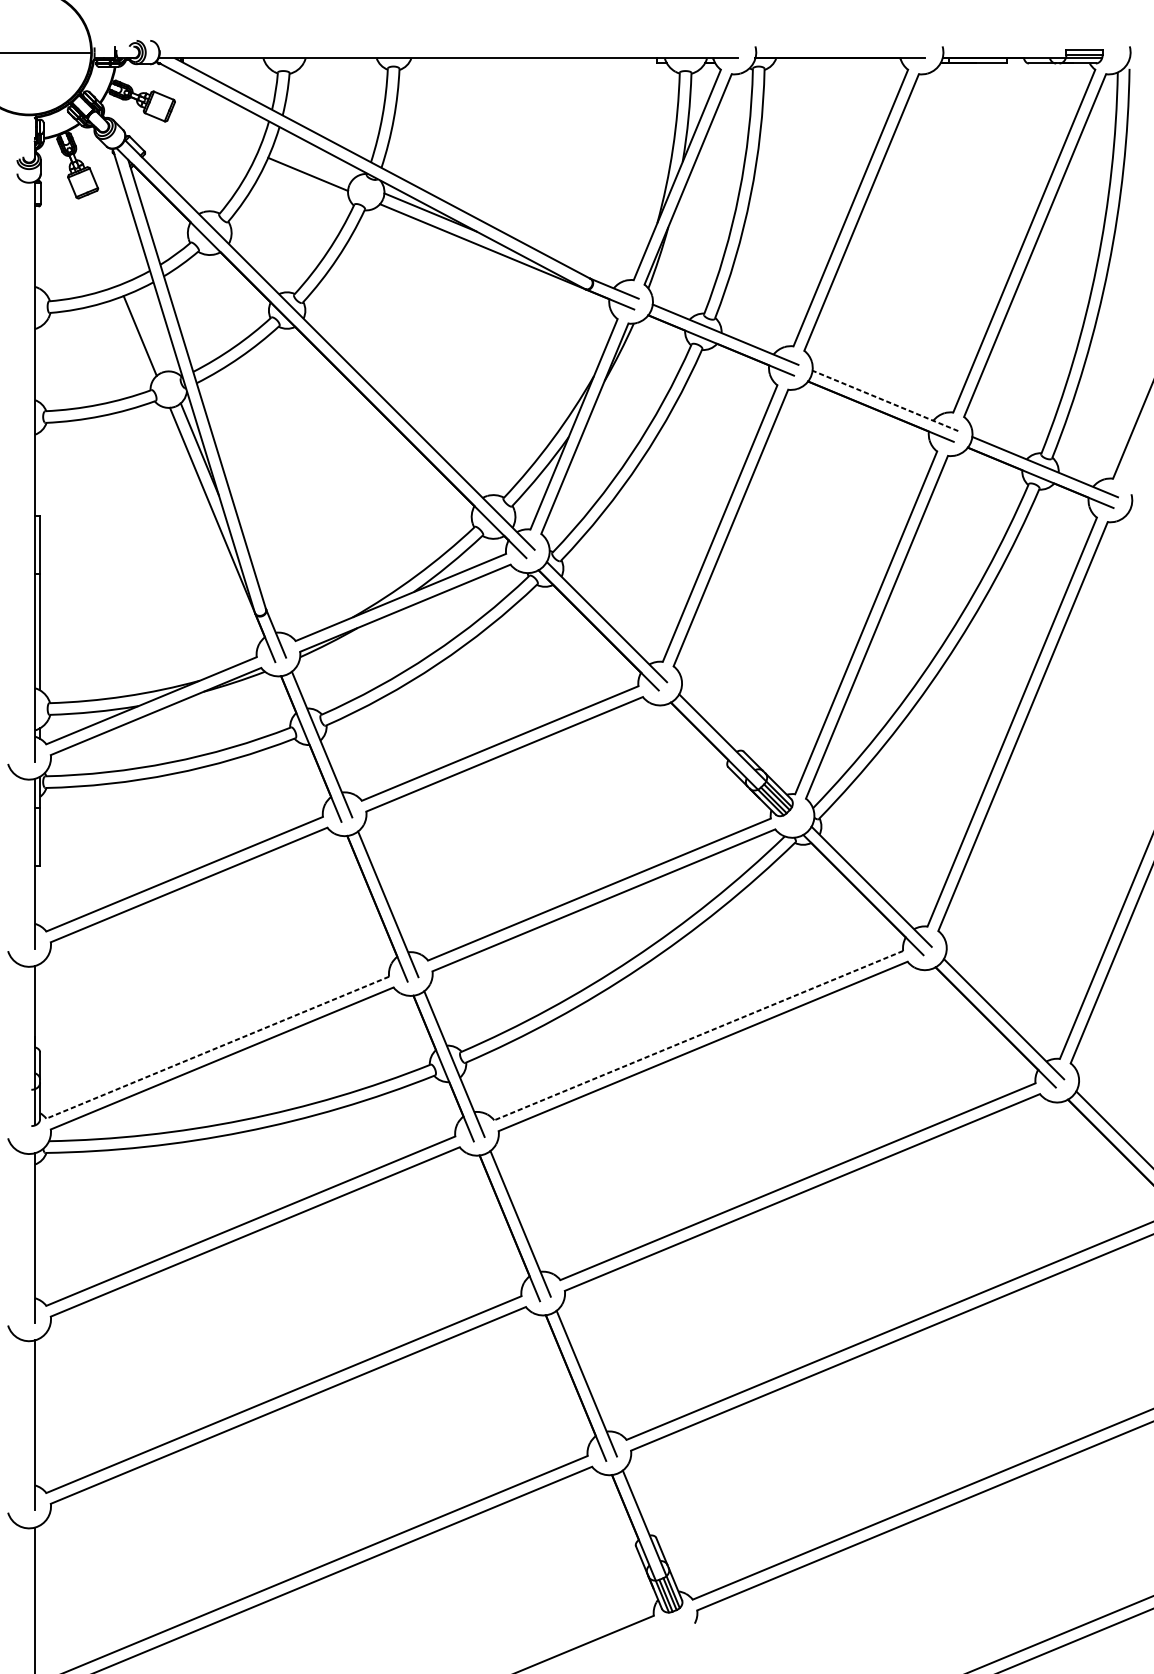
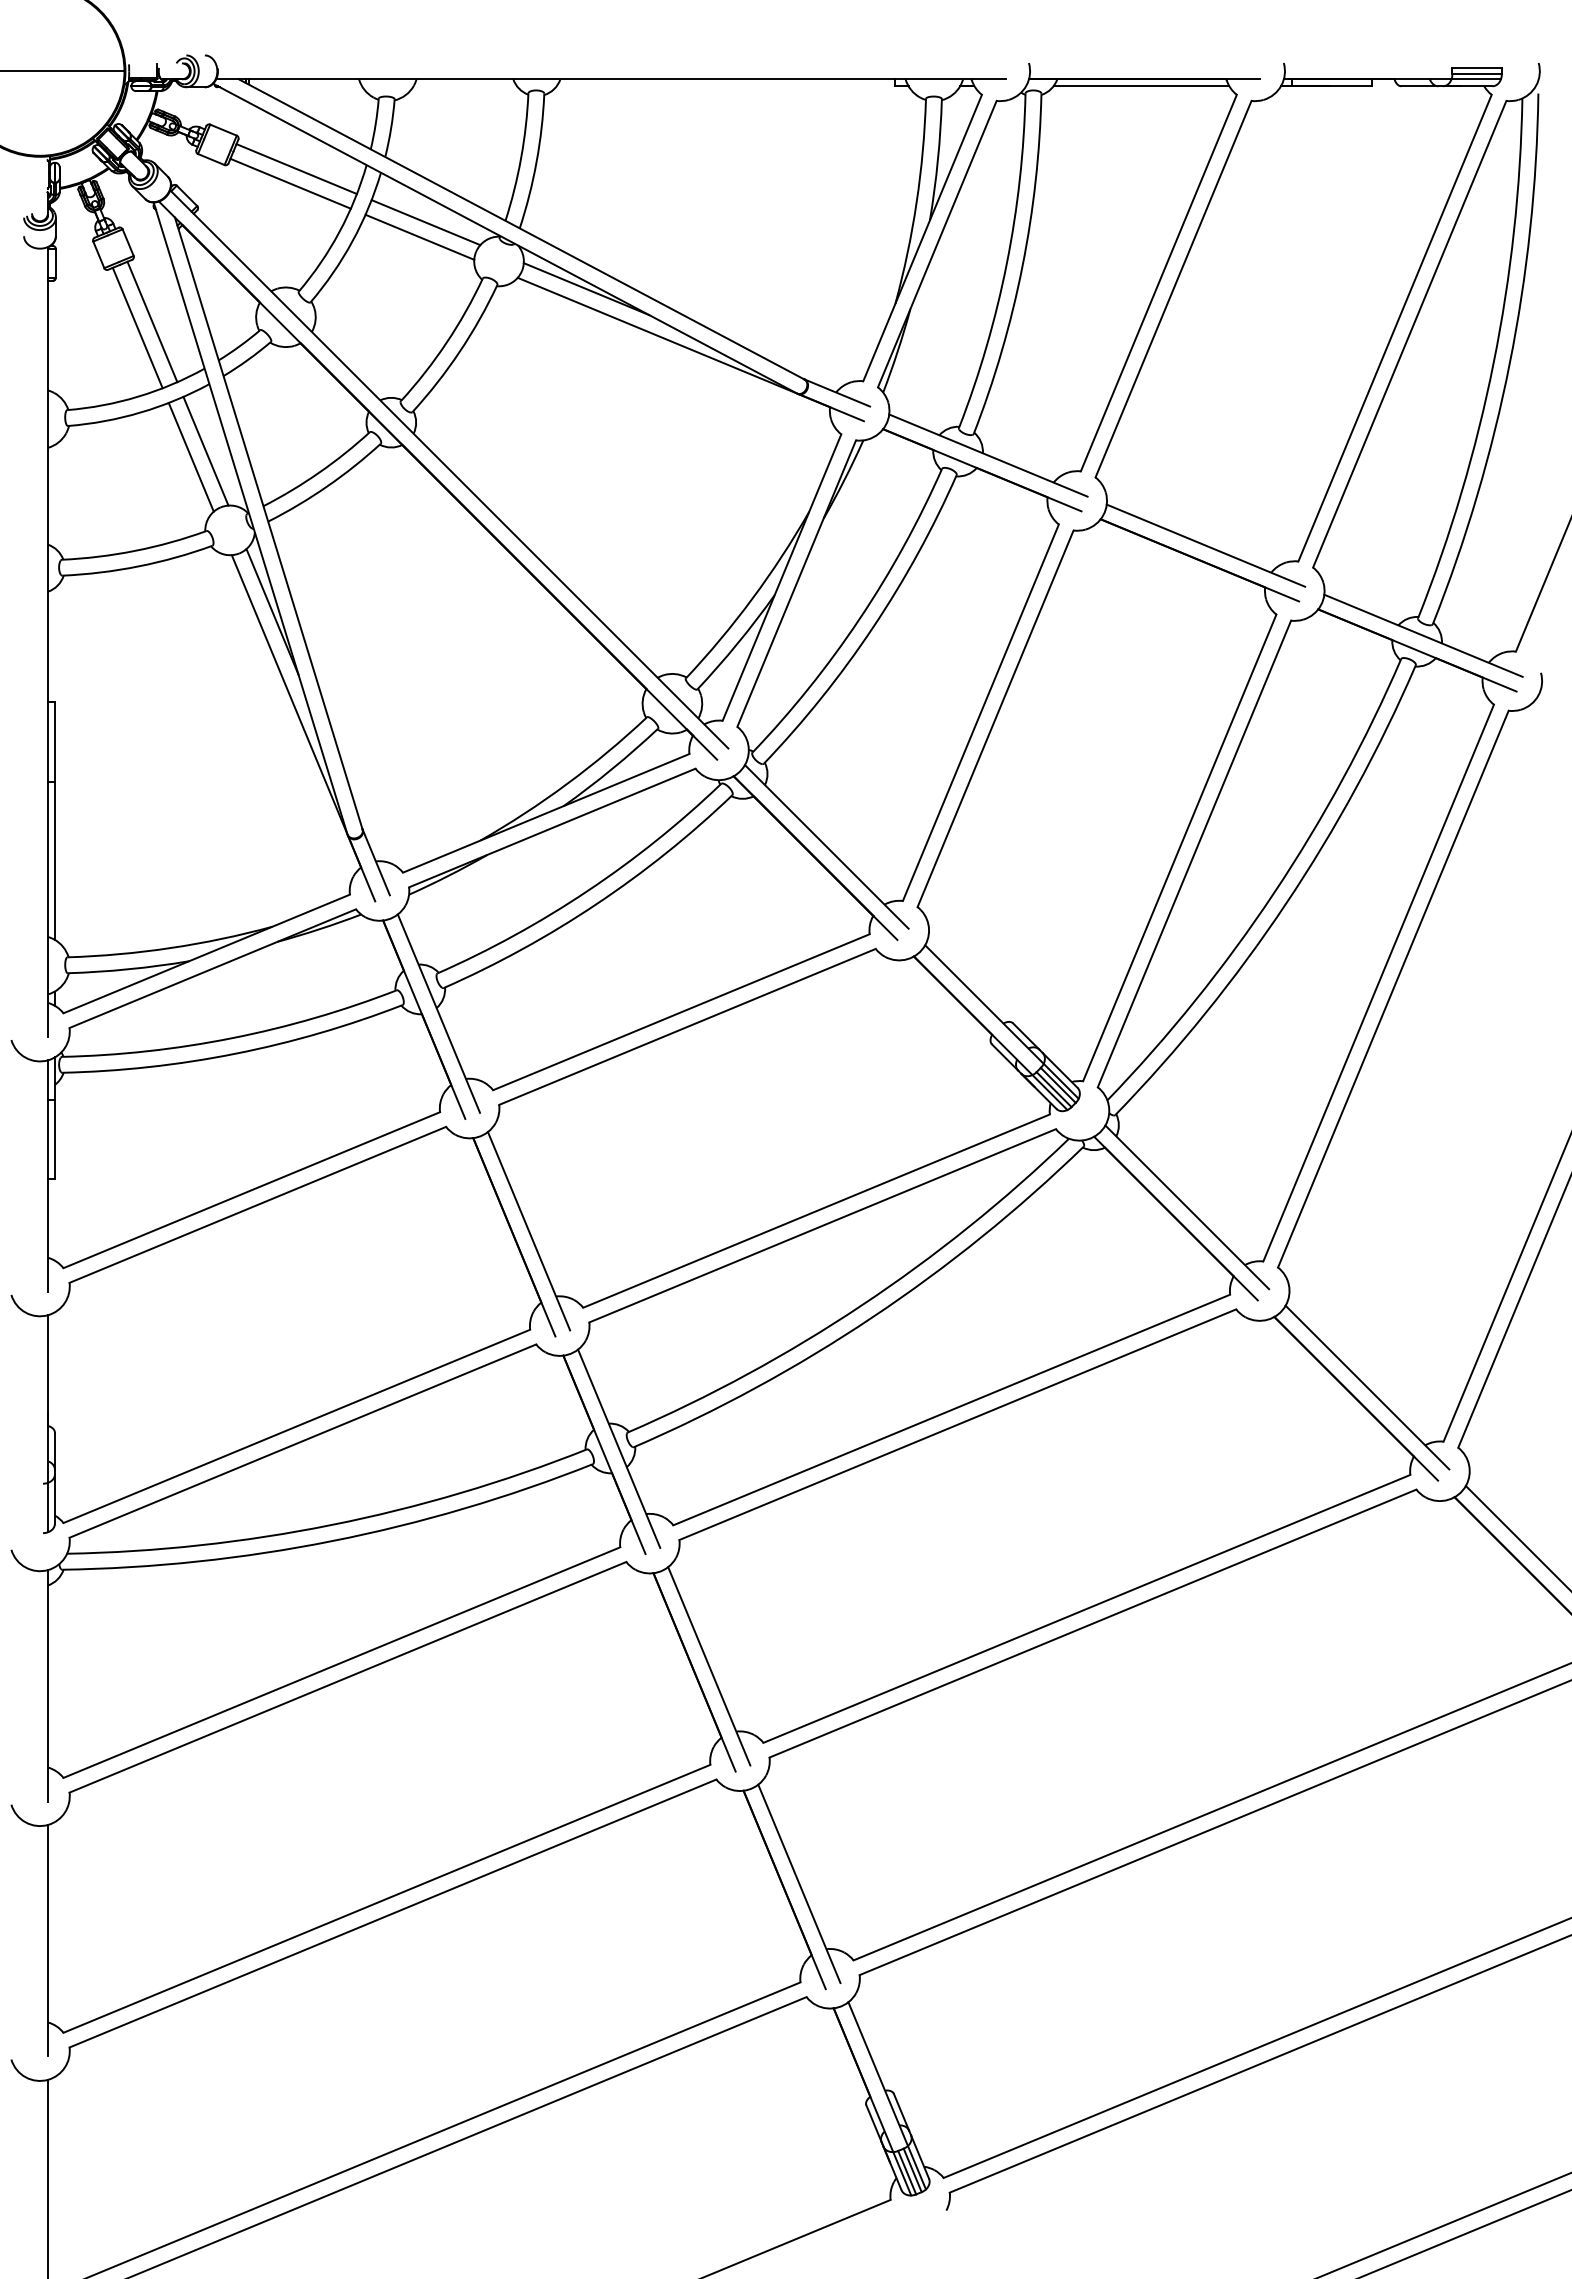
line: (838, 63) -> (1141, 86), added
line: (217, 124) -> (296, 169), added
line: (213, 134) -> (290, 183), added
line: (312, 163) -> (425, 222), added
line: (111, 236) -> (152, 321), added
line: (100, 240) -> (137, 327), added
line: (150, 330) -> (205, 450), added
line: (885, 400) -> (1205, 545), dashed -> solid
line: (698, 1036) -> (951, 1410), dashed -> solid
line: (217, 1047) -> (296, 1426), dashed -> solid

